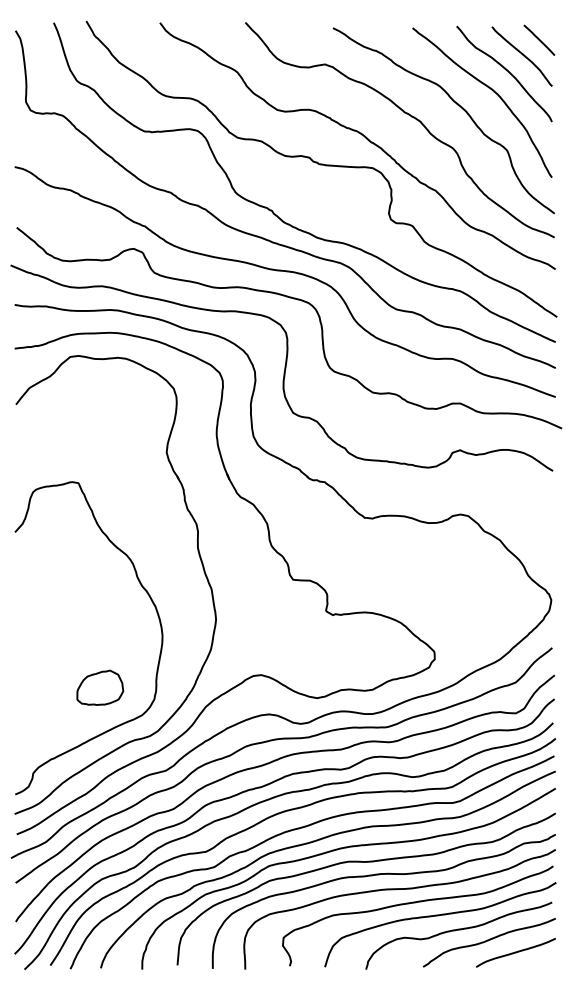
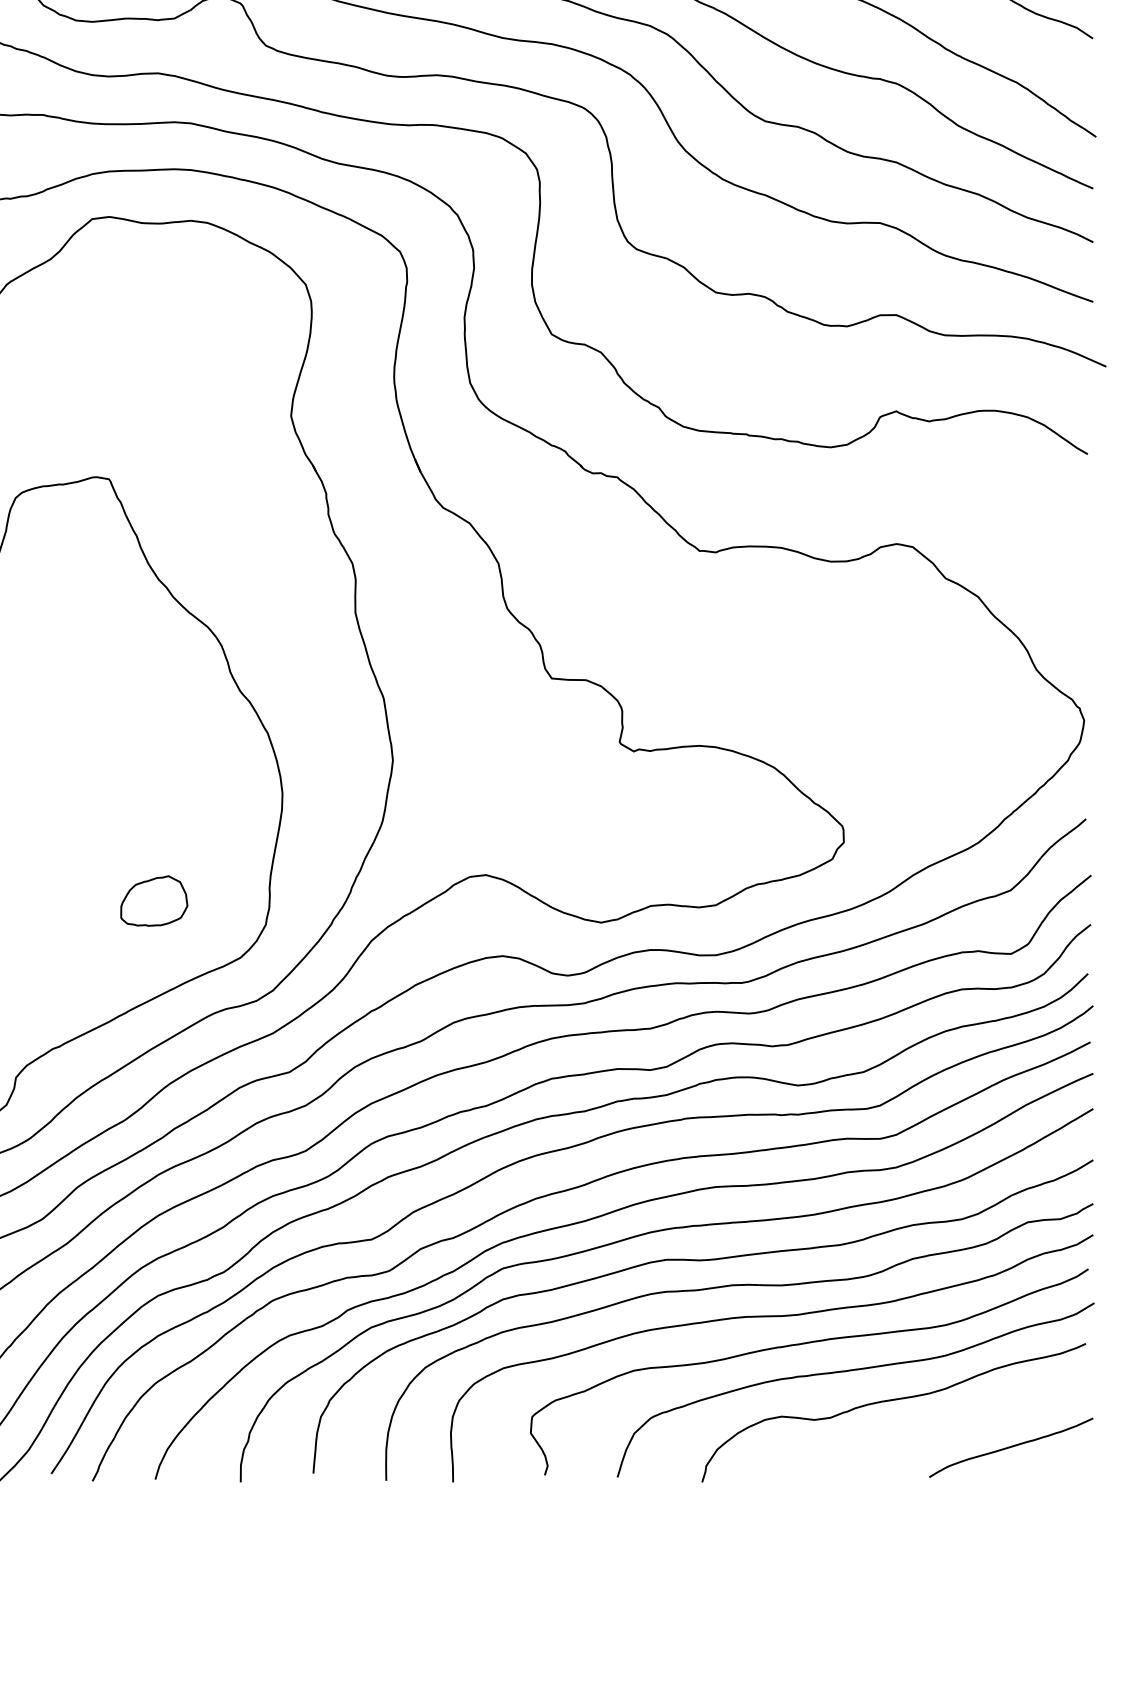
part: (100, 687) -> (154, 900), size x0.7
curve: (488, 941) -> (954, 1424), removed

